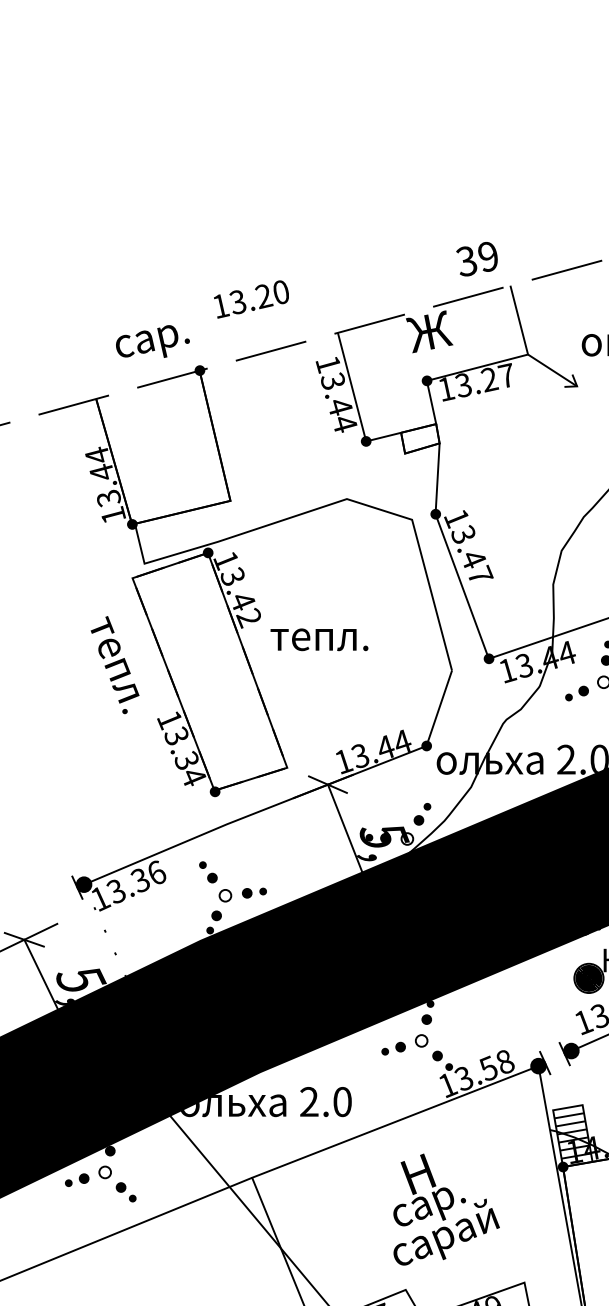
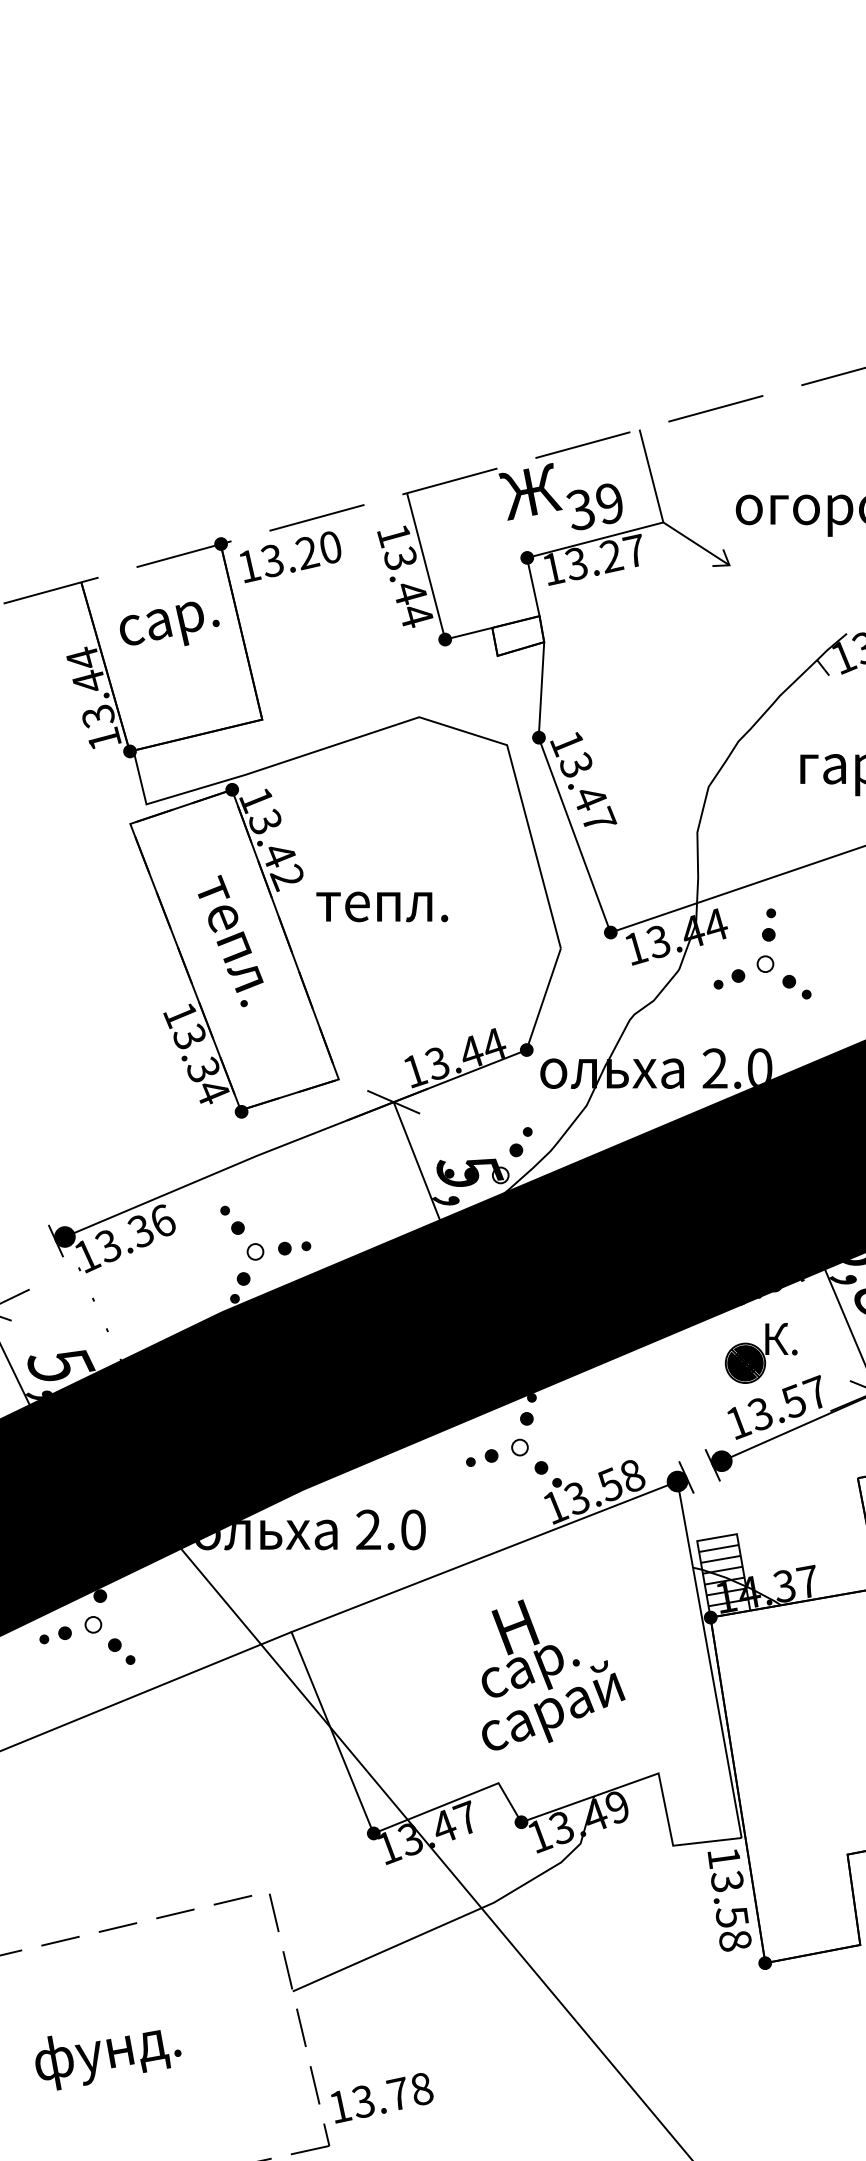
text: (476, 258) -> (594, 506), moved
text: (251, 299) -> (290, 557), moved
text: (152, 341) -> (169, 623), moved
text: (114, 665) -> (230, 941), moved

